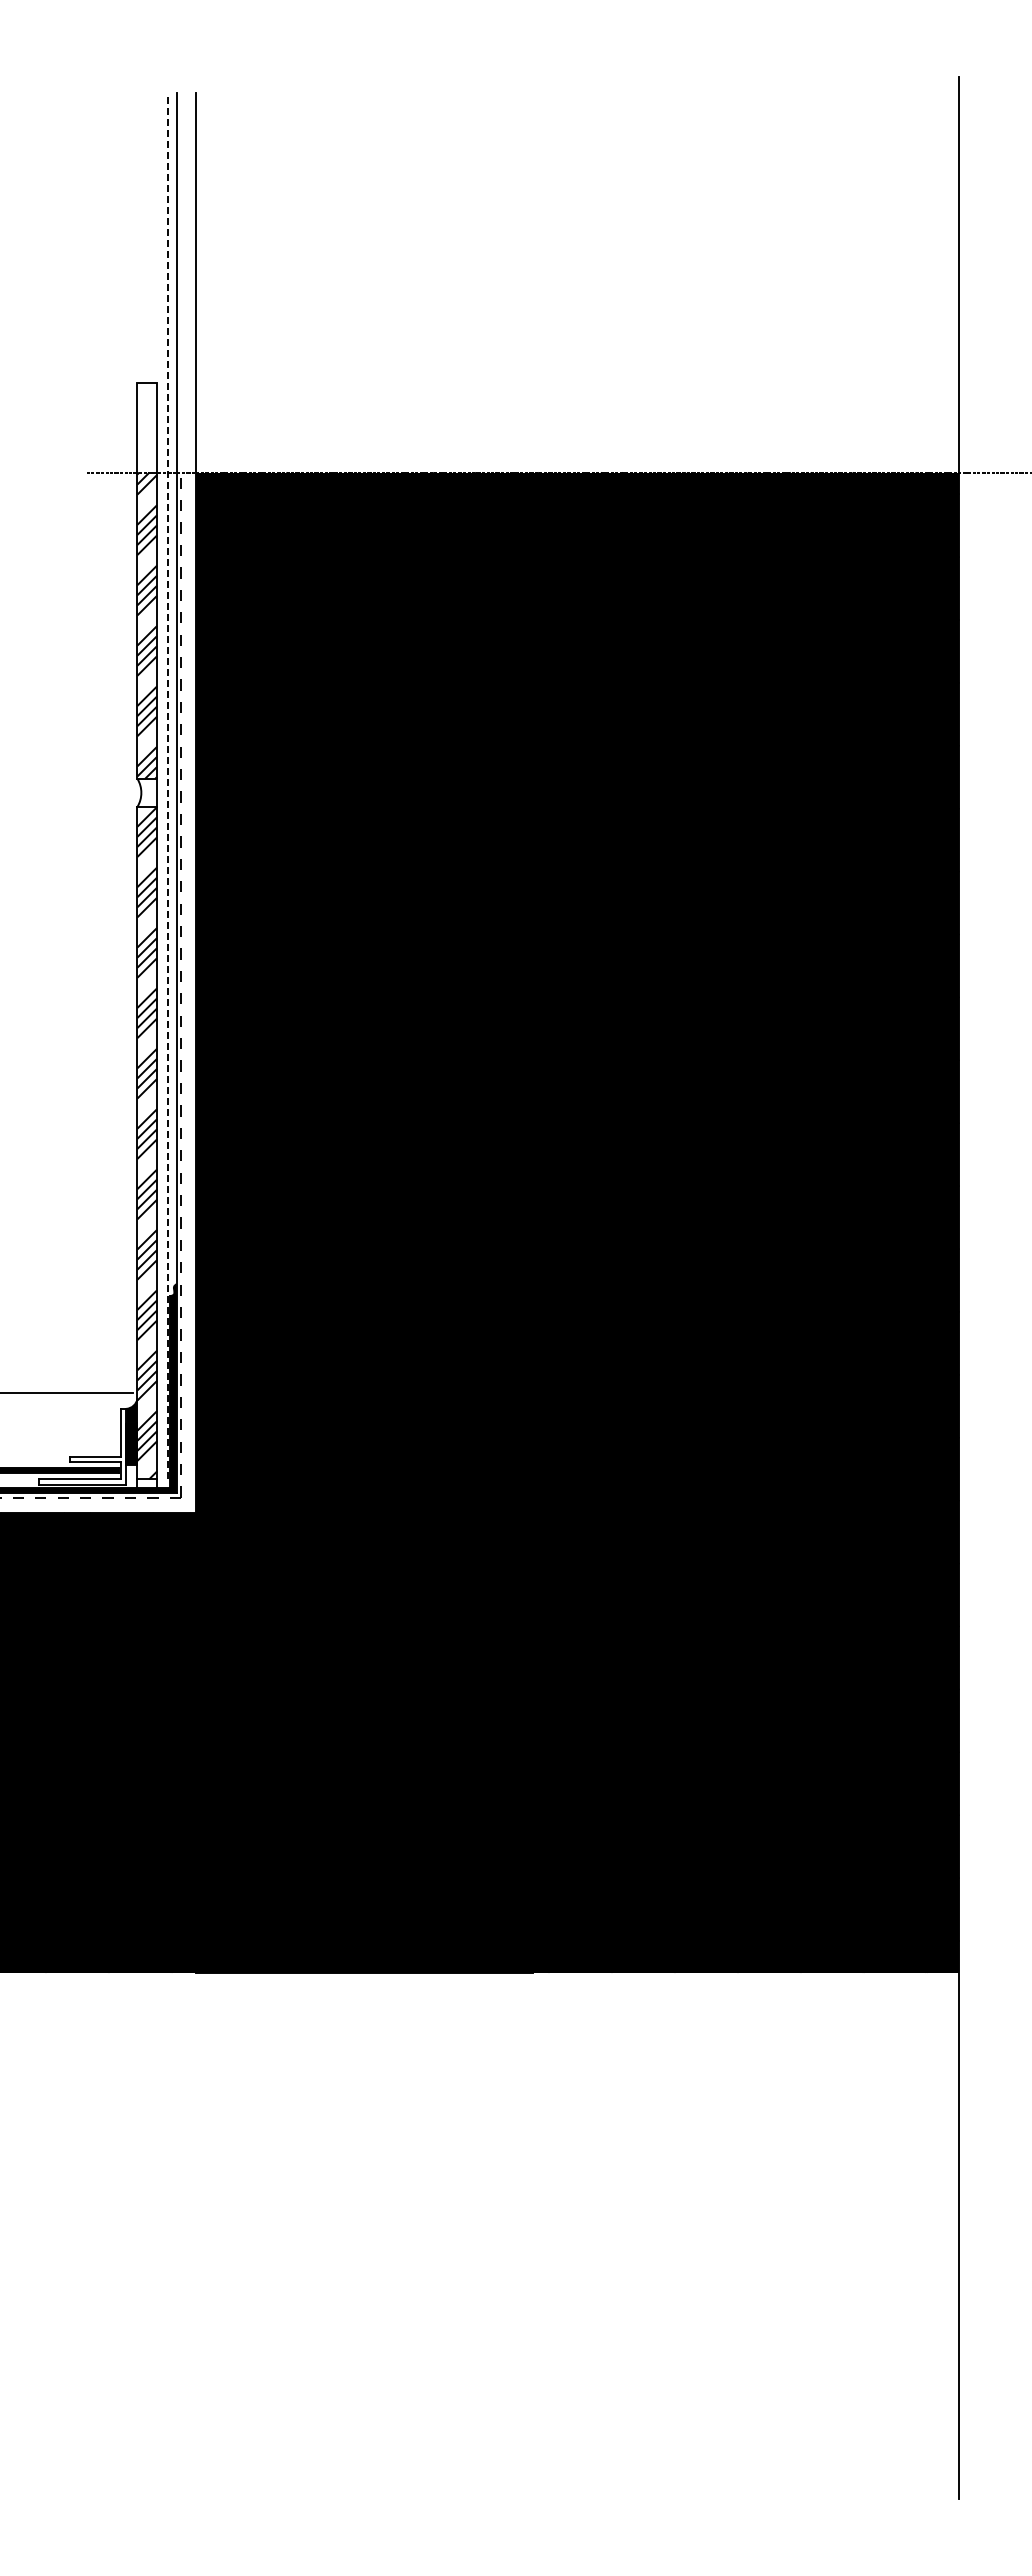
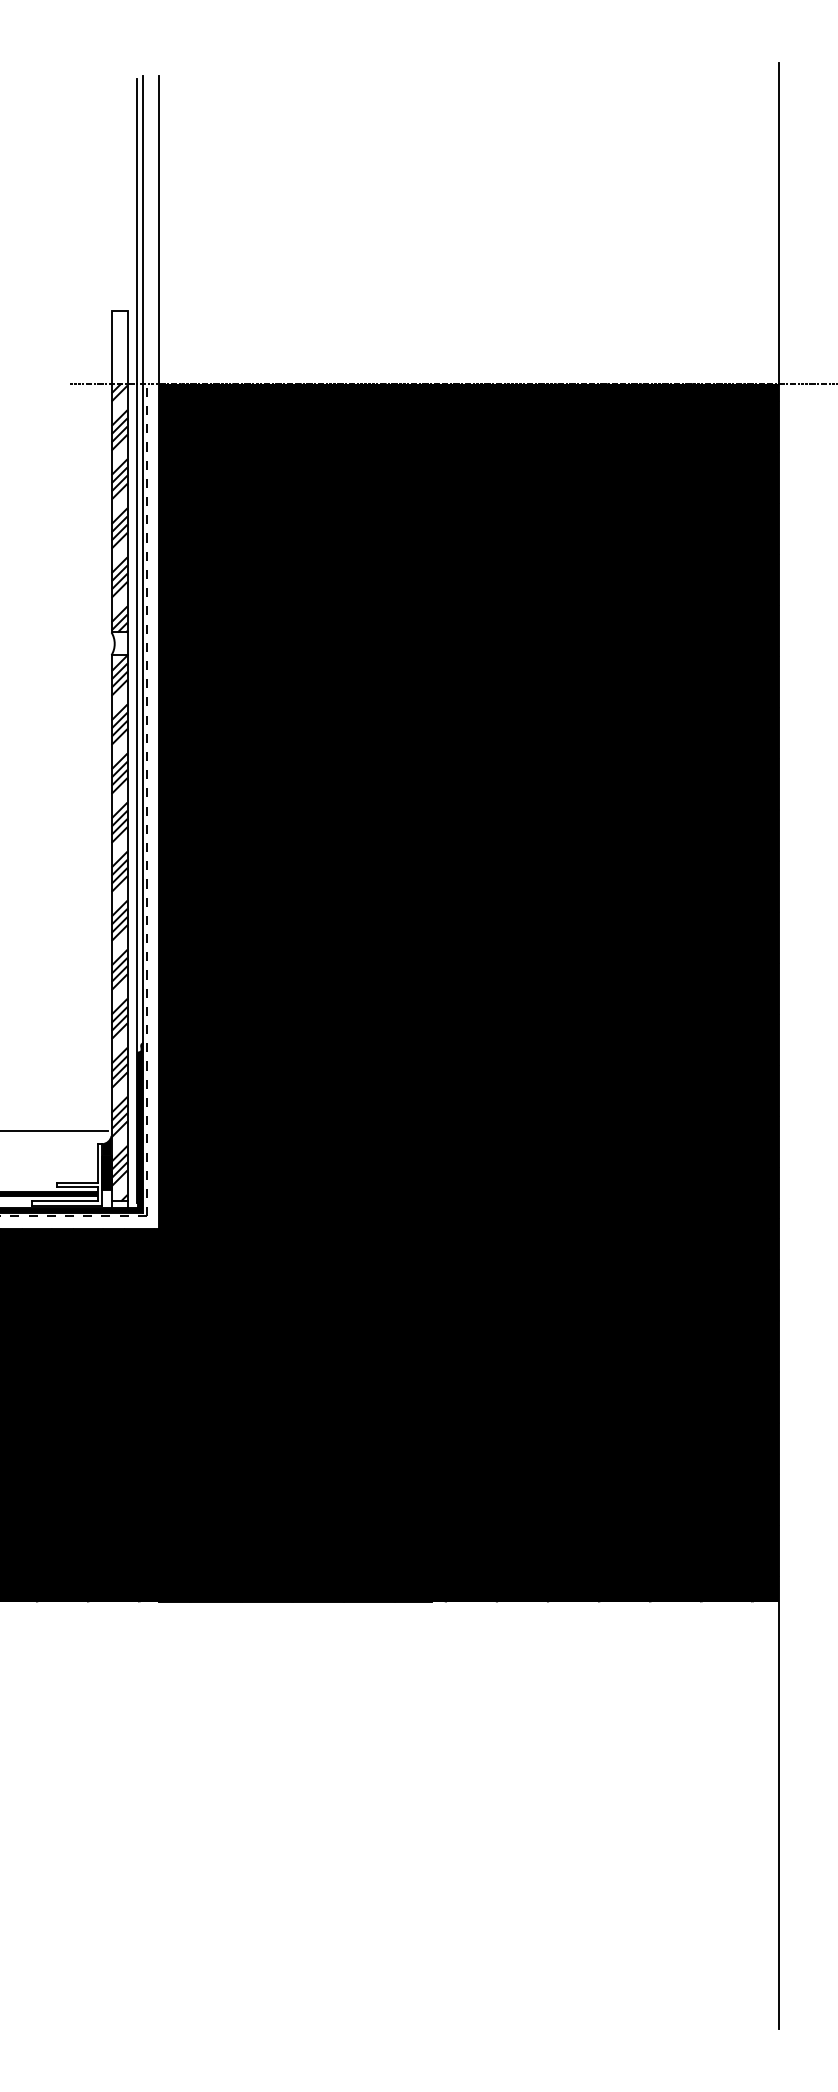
line: (168, 789) -> (136, 641), dashed -> solid

